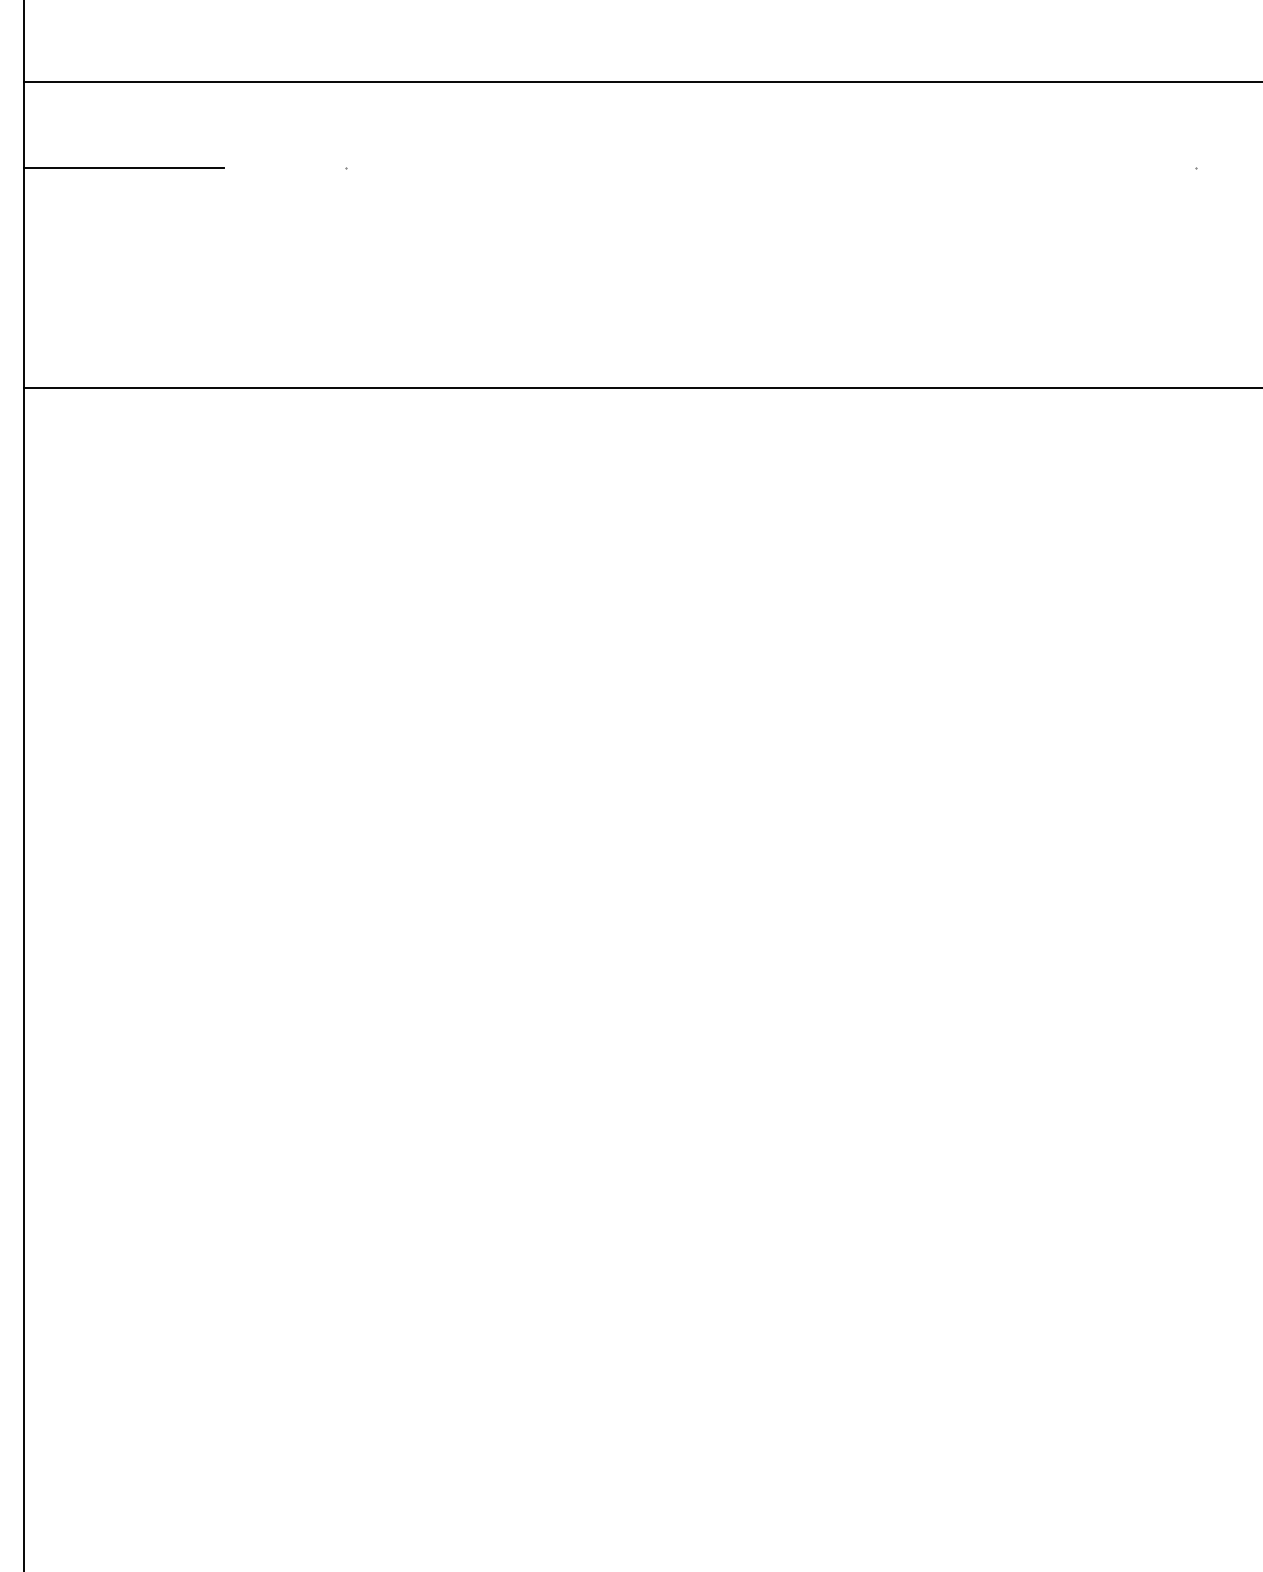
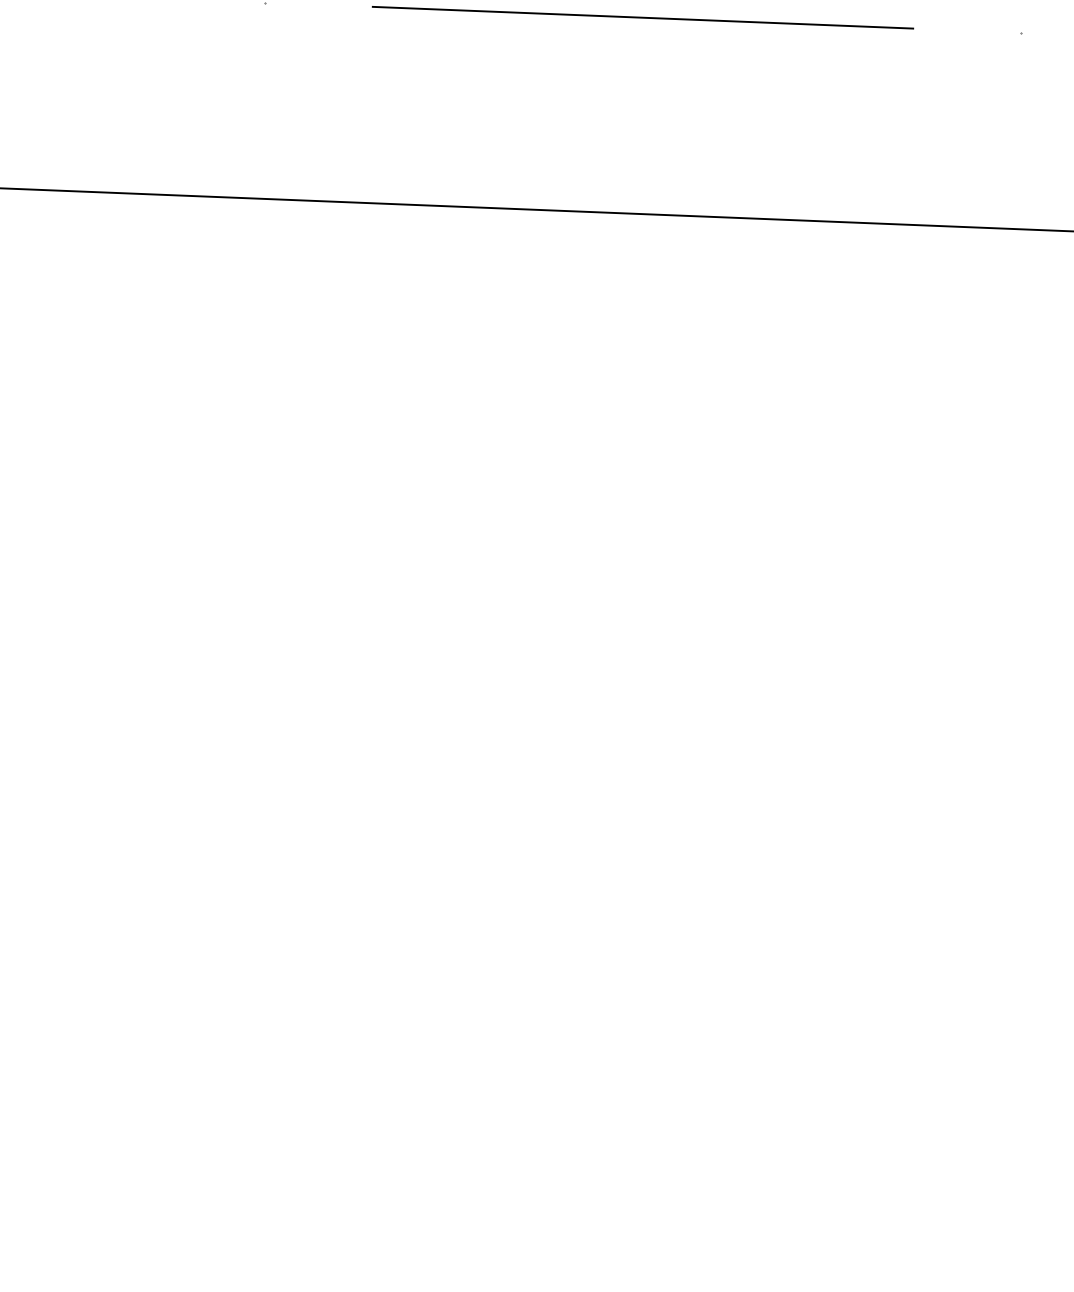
line: (770, 167) -> (642, 17), added

